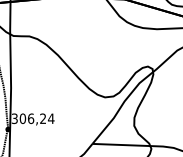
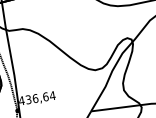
text: (28, 118) -> (33, 98), 306,24 -> 436,64

